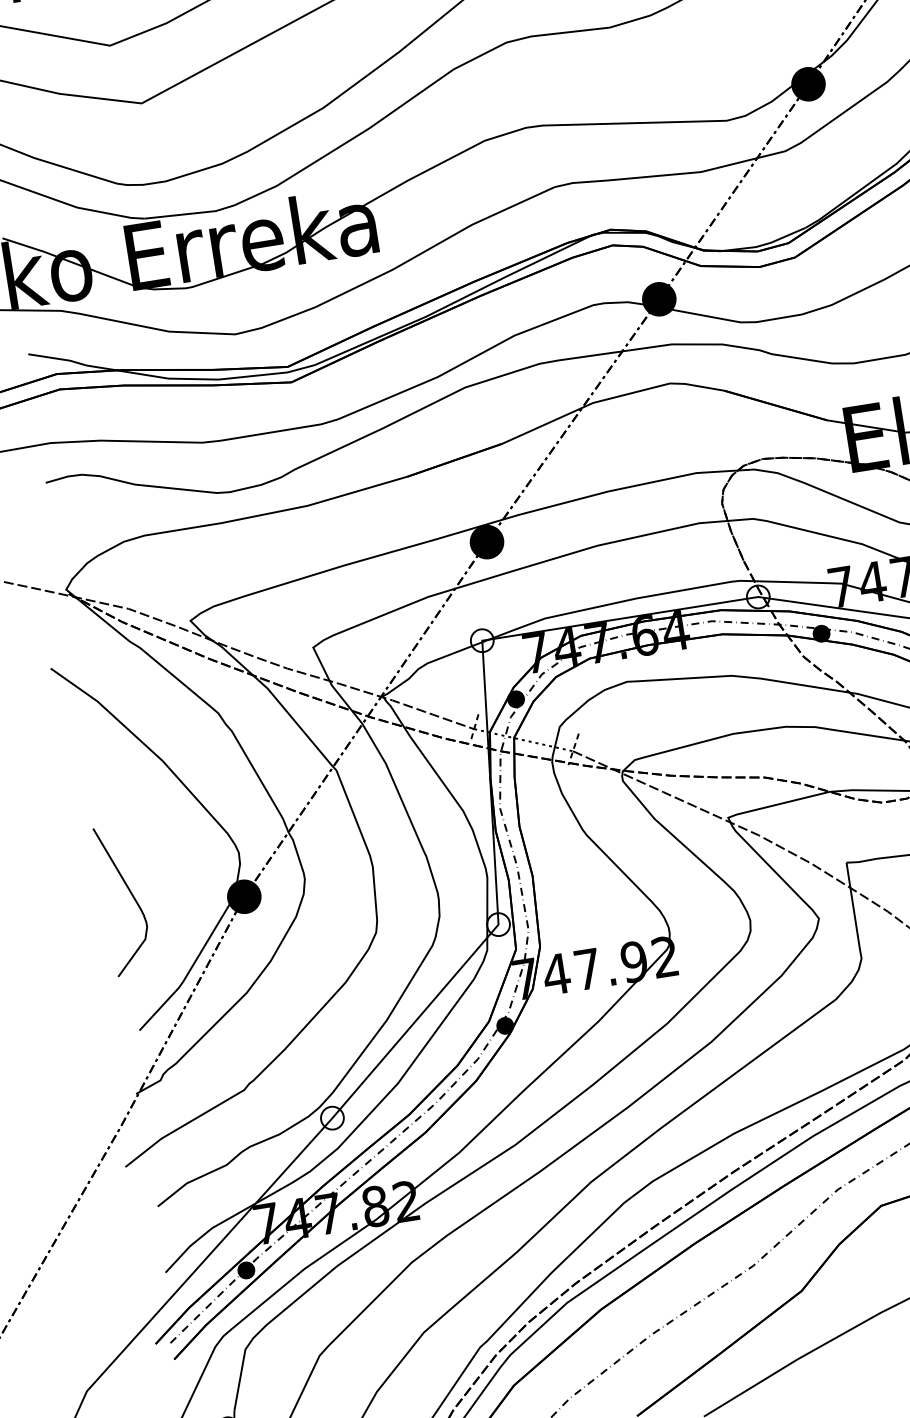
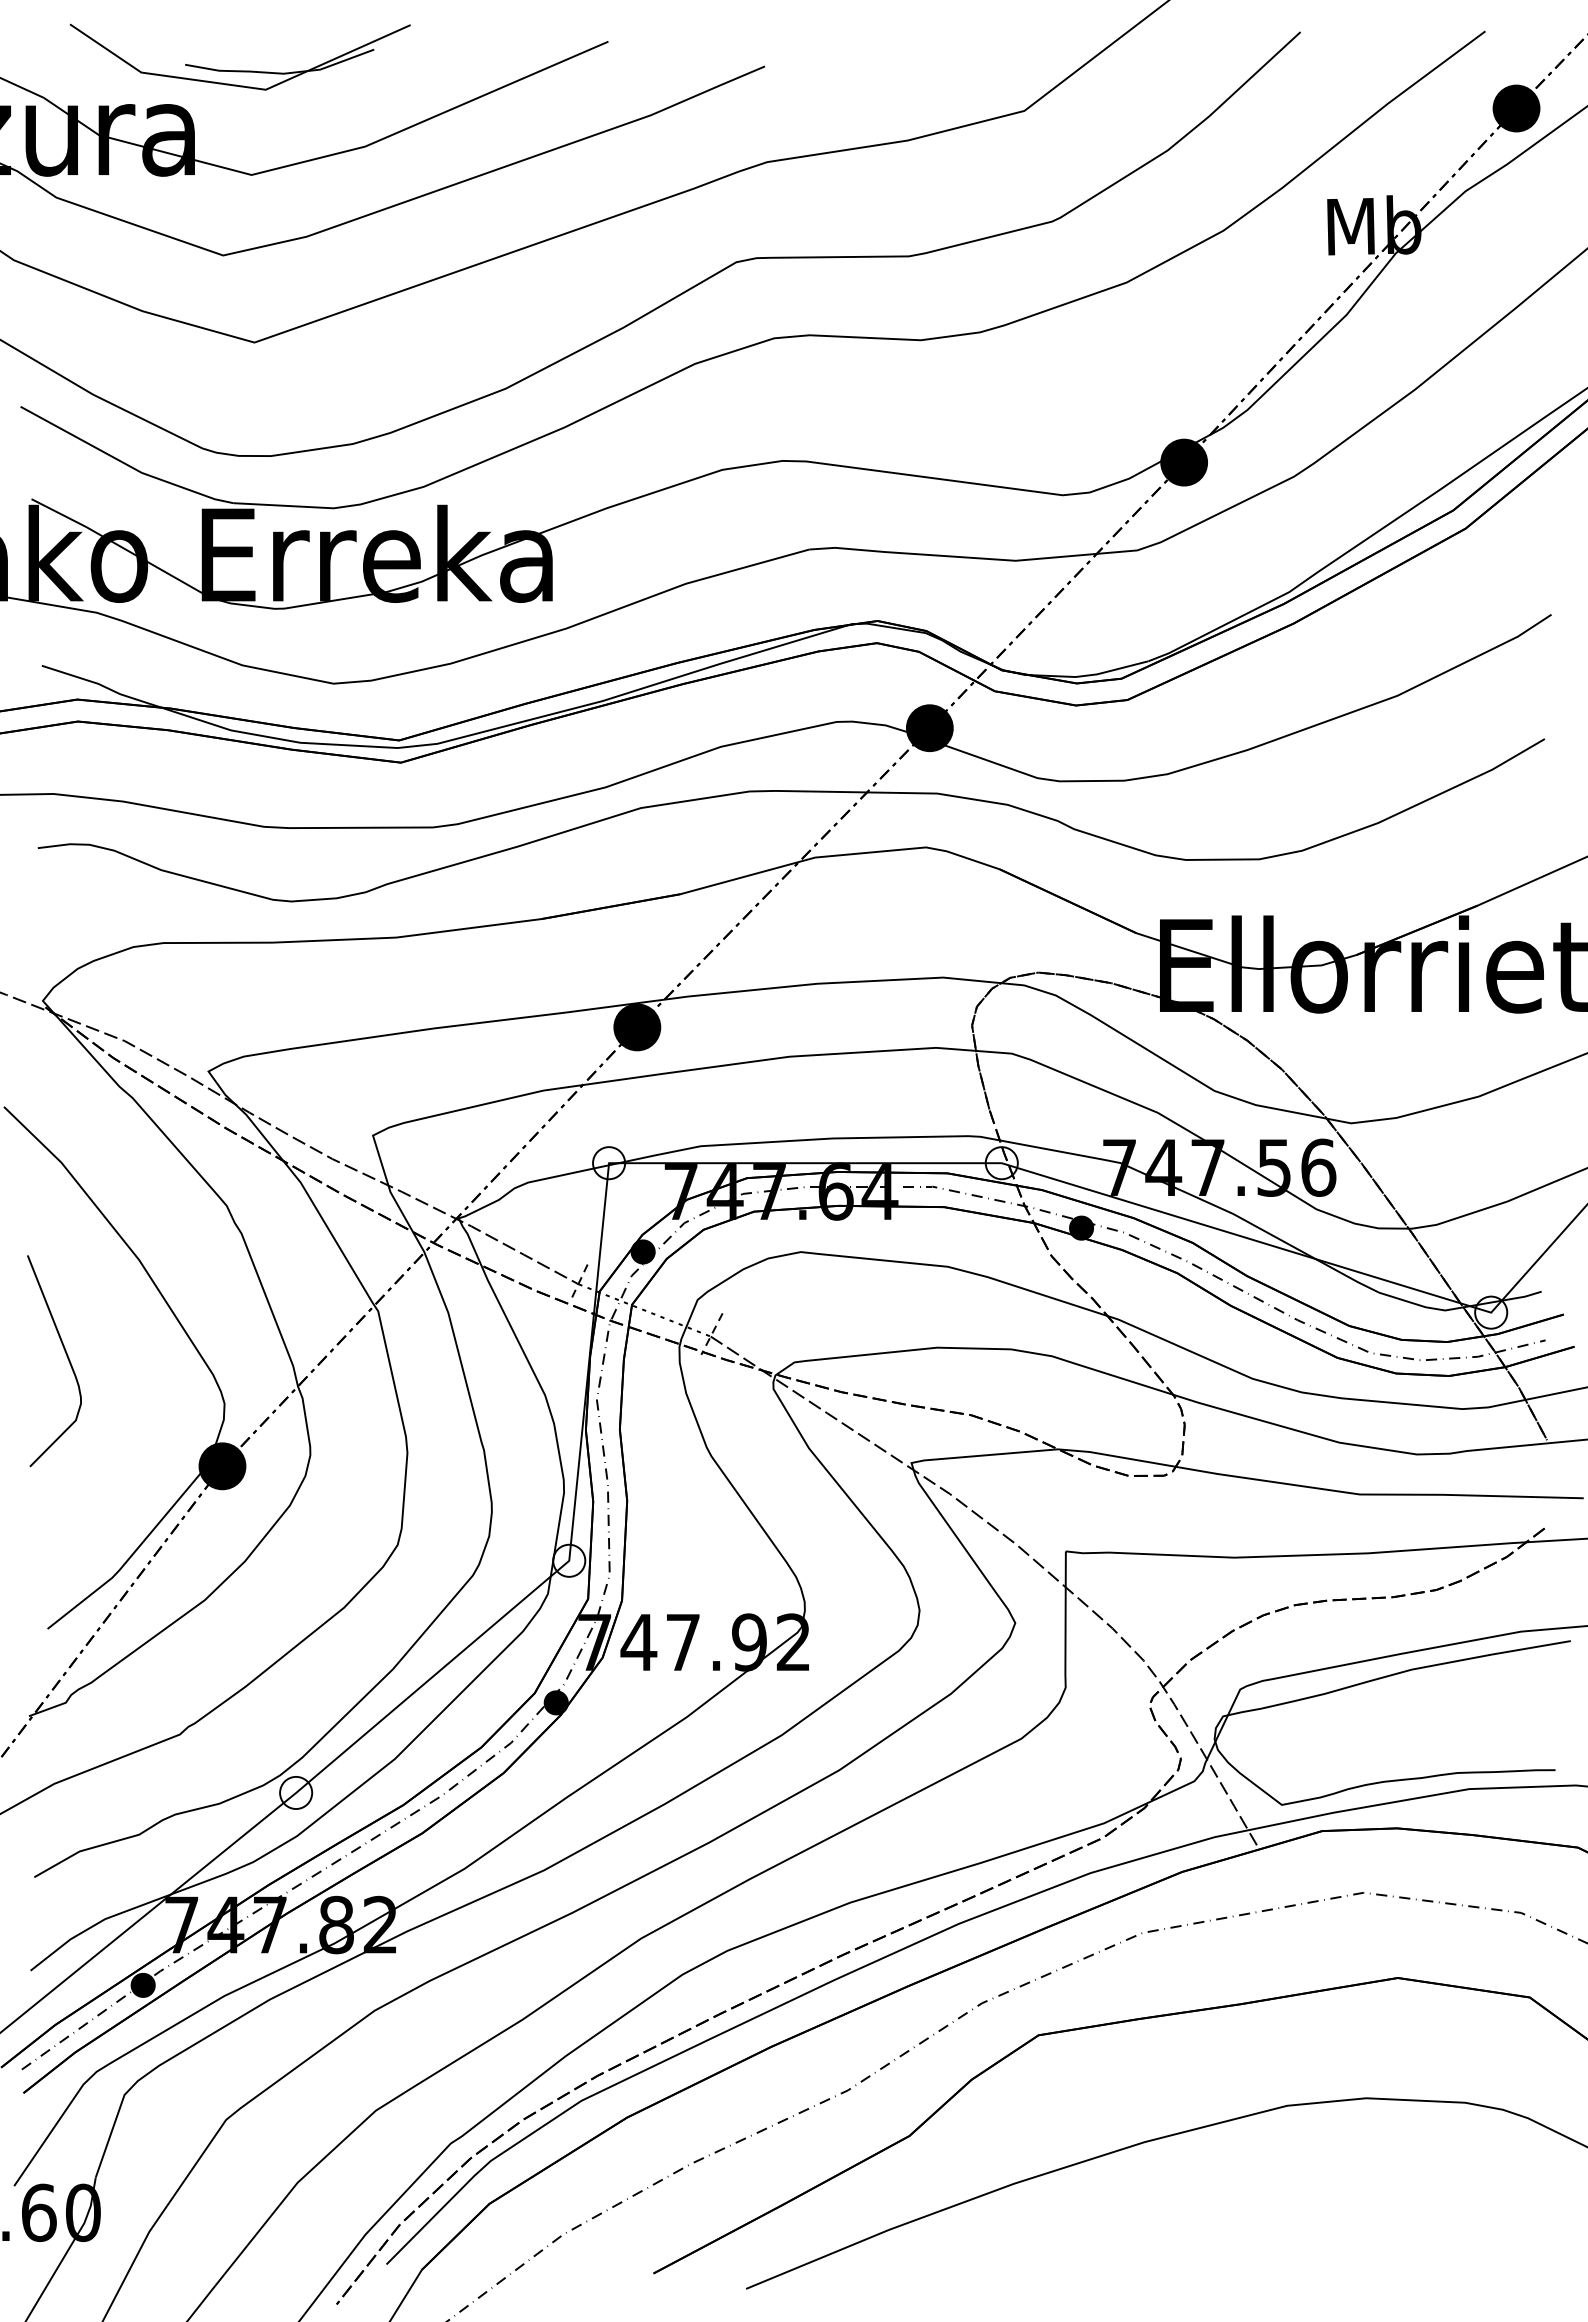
curve: (131, 895) -> (66, 1356), moved

